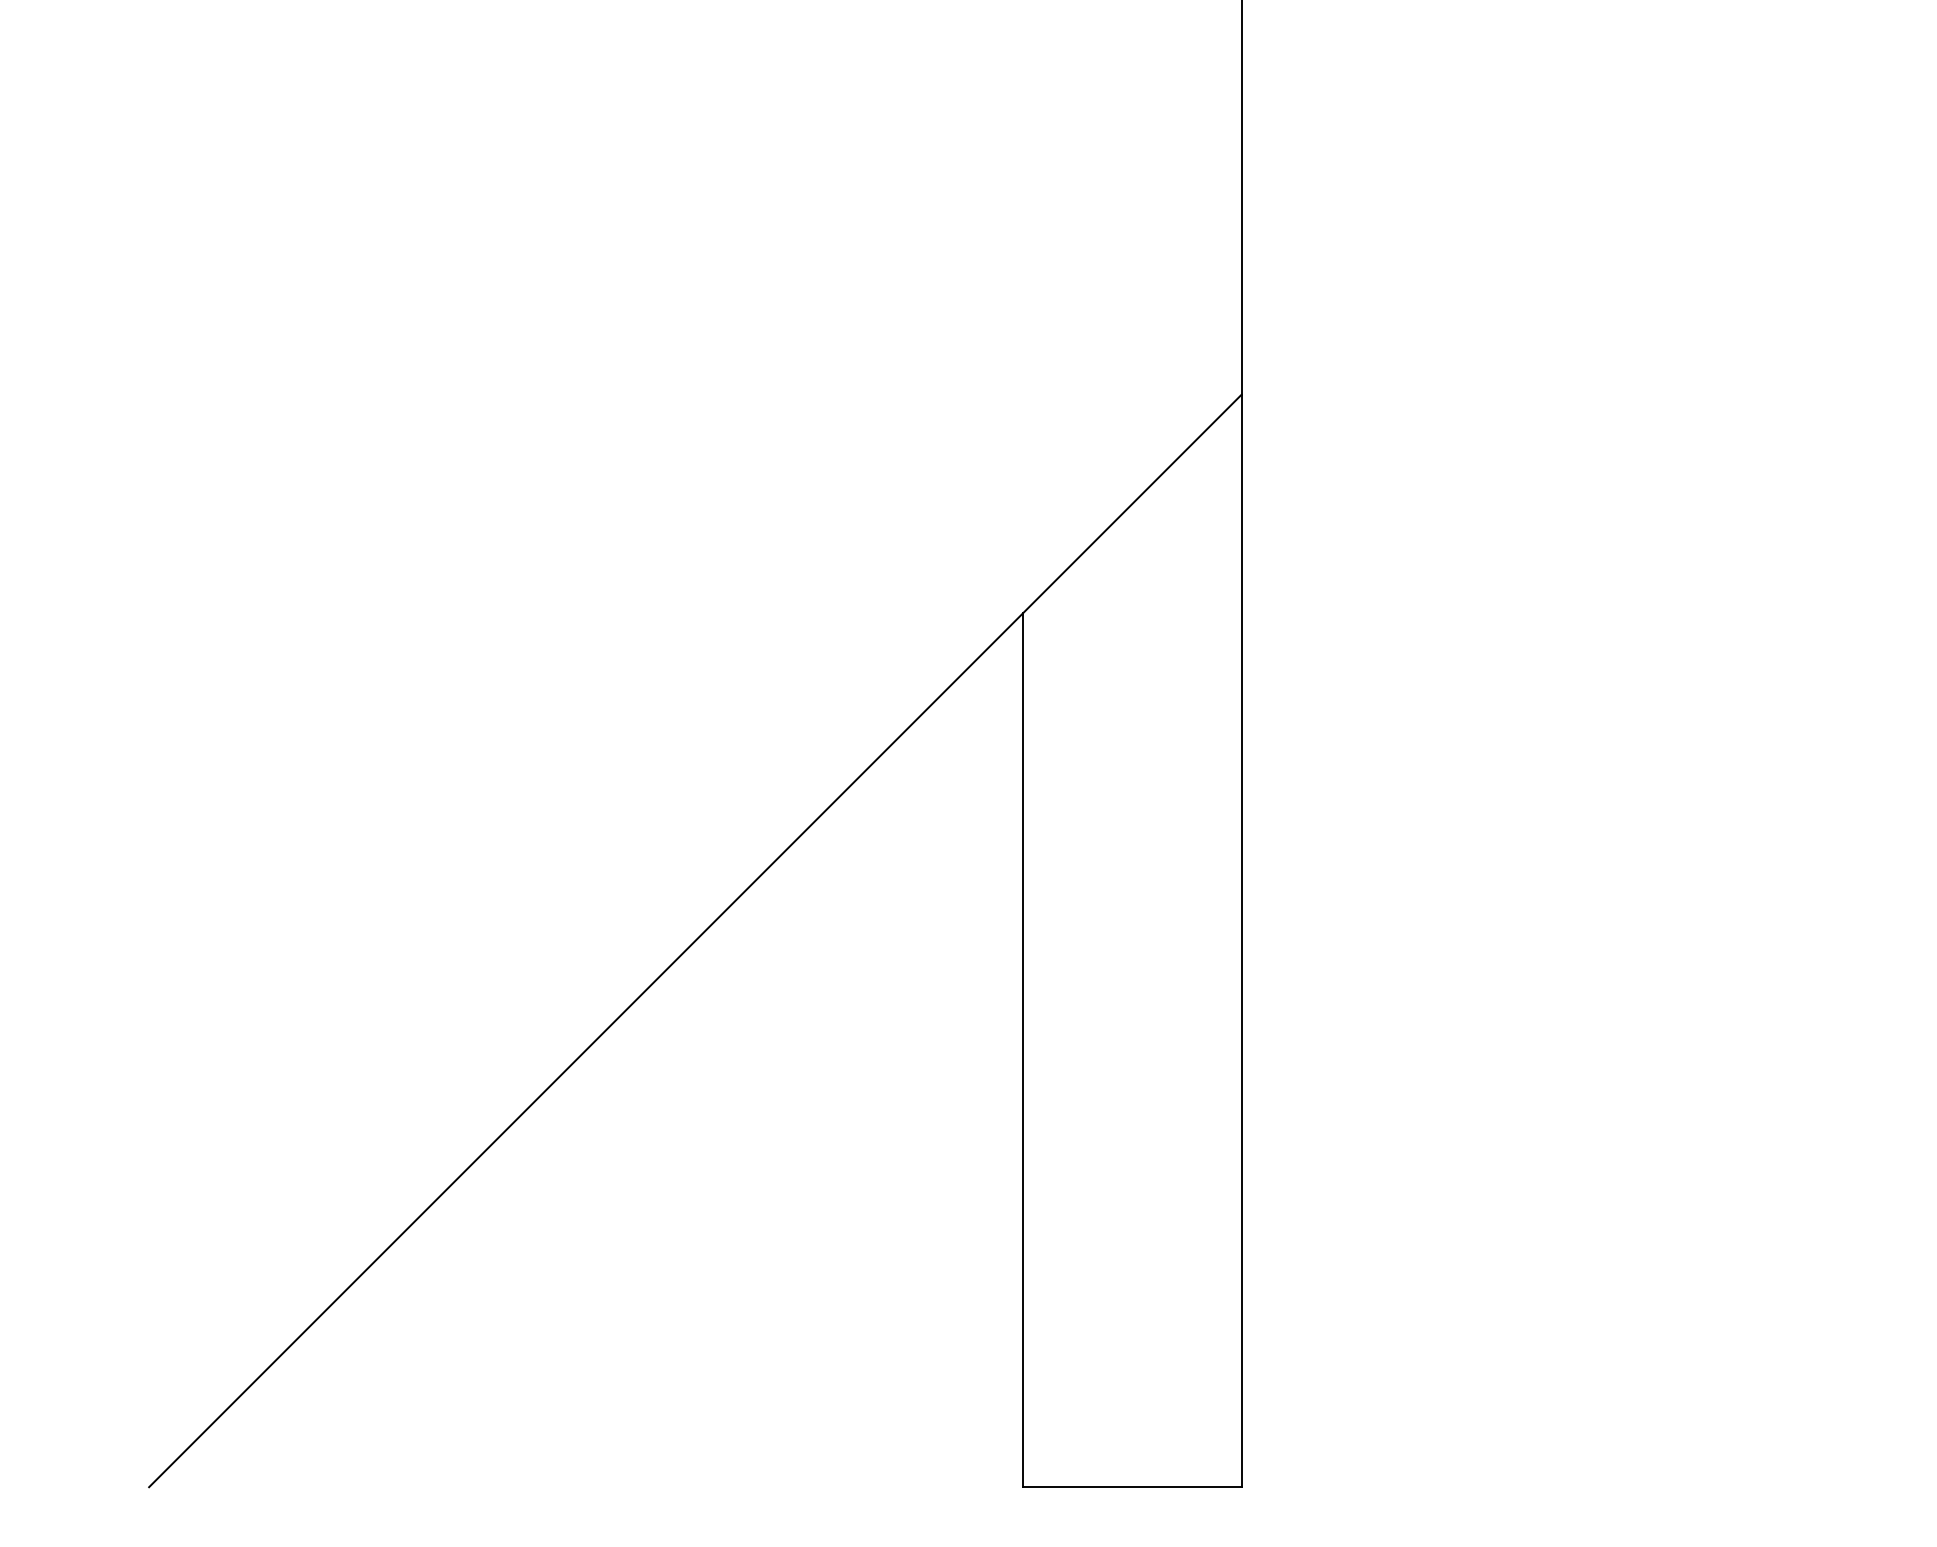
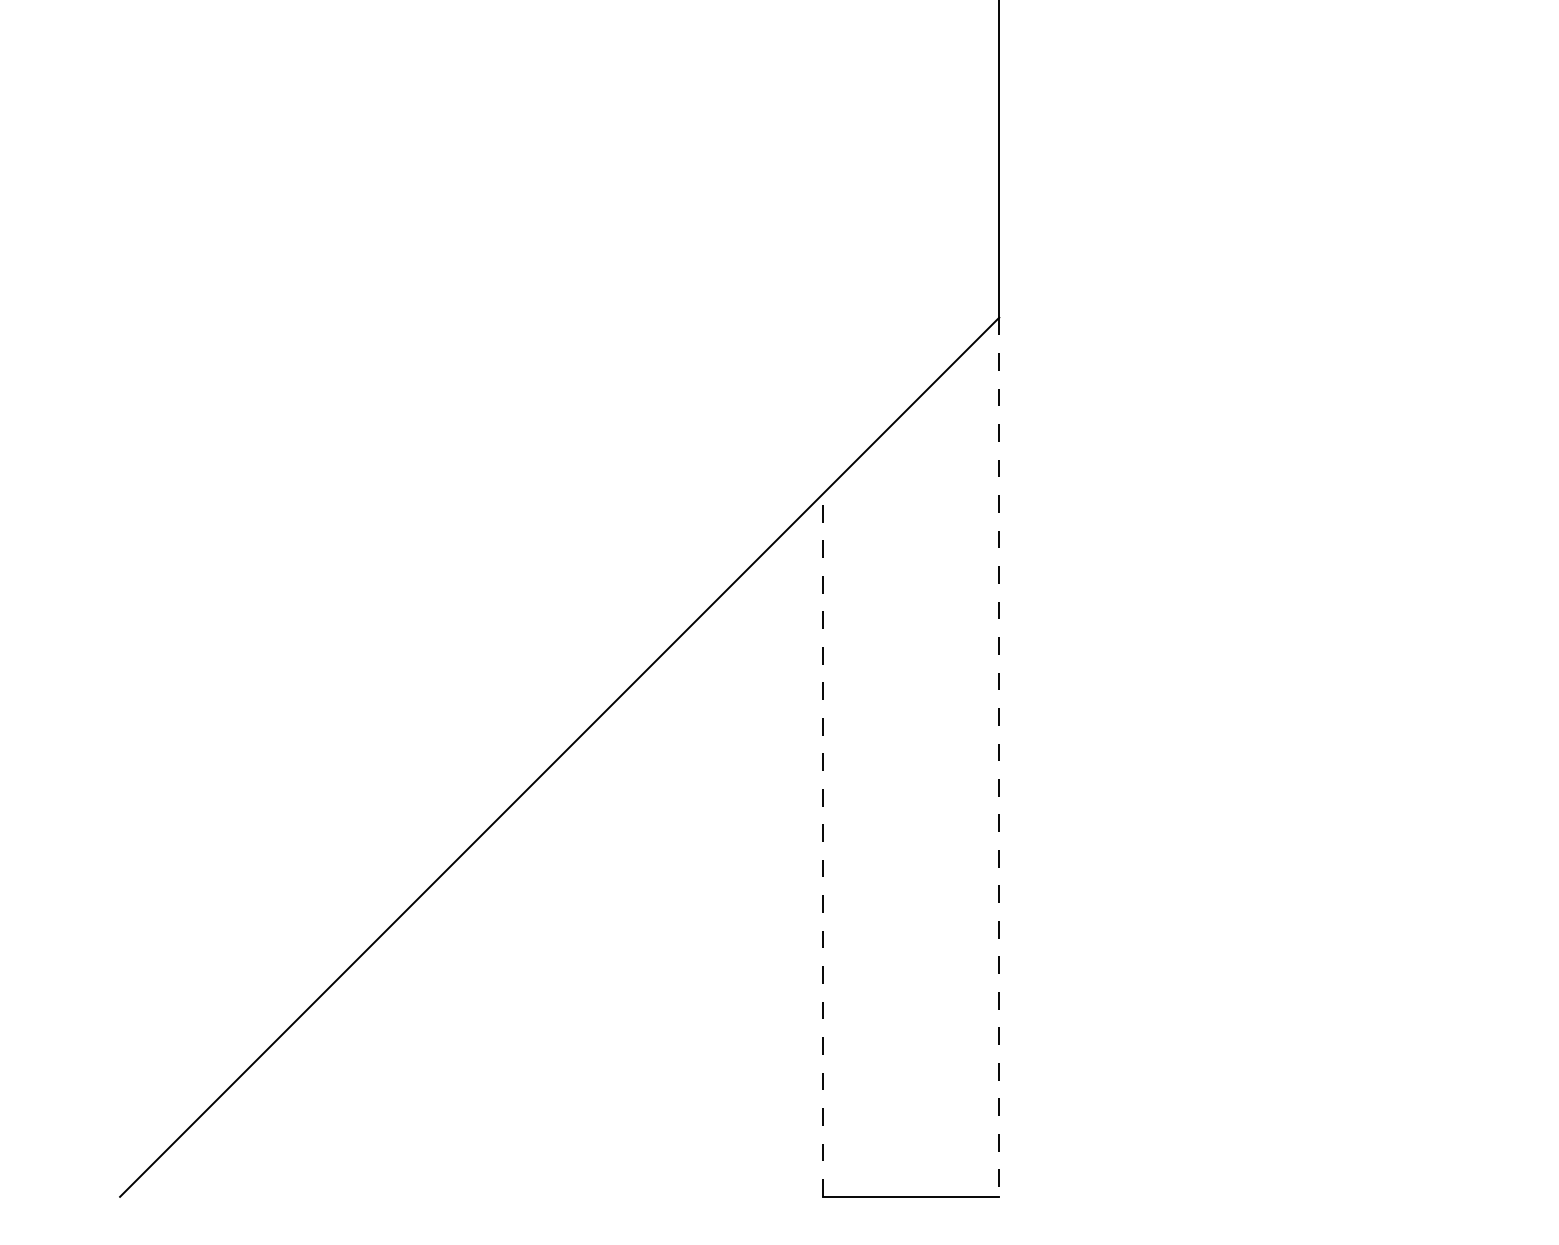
line: (1241, 941) -> (999, 757), solid -> dashed
line: (1023, 1050) -> (823, 845), solid -> dashed

